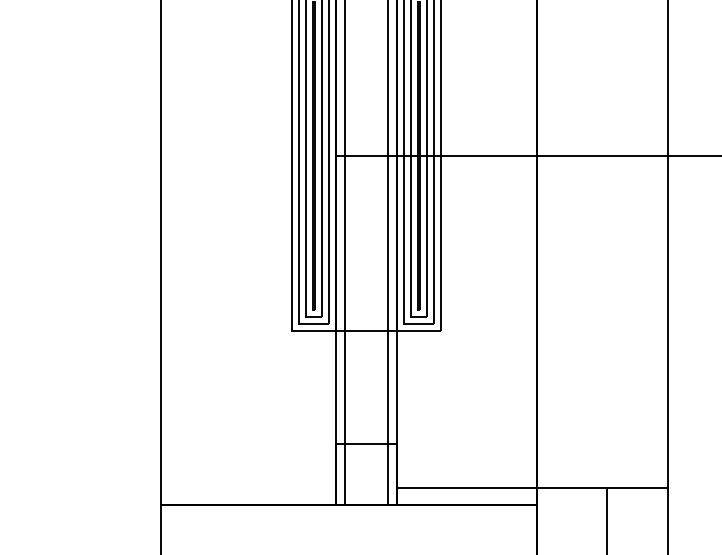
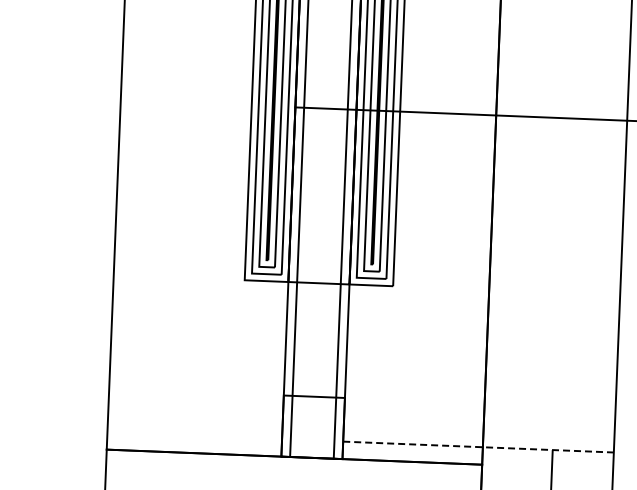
line: (533, 487) -> (479, 446), solid -> dashed

